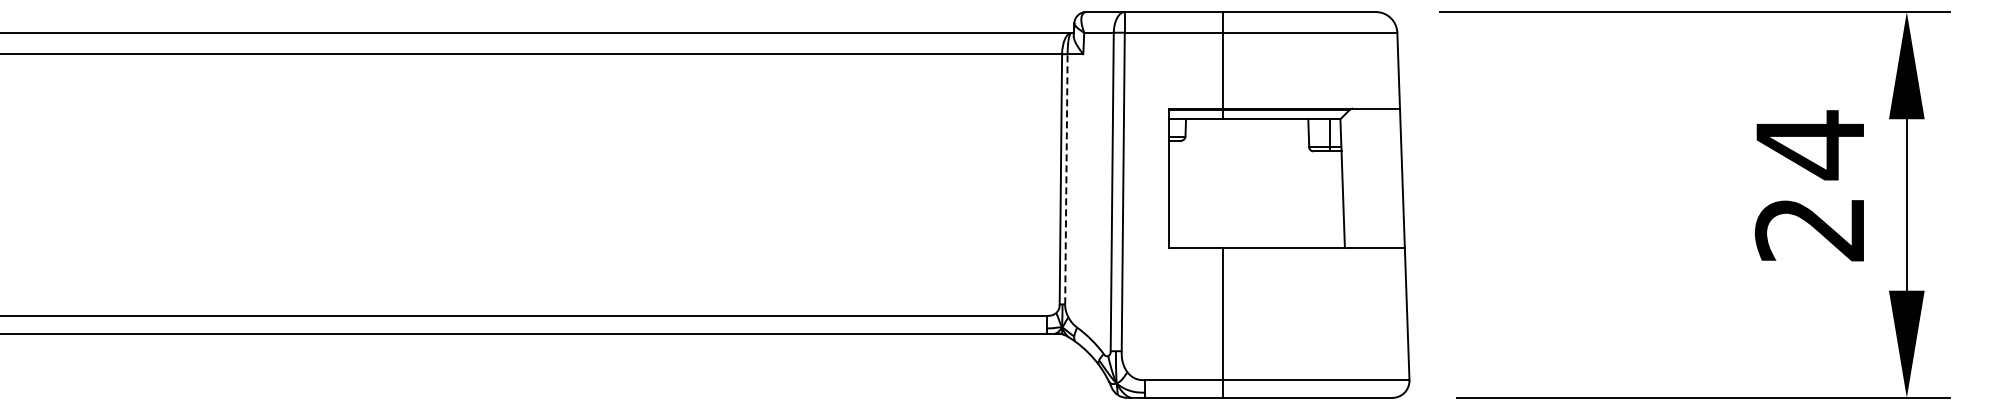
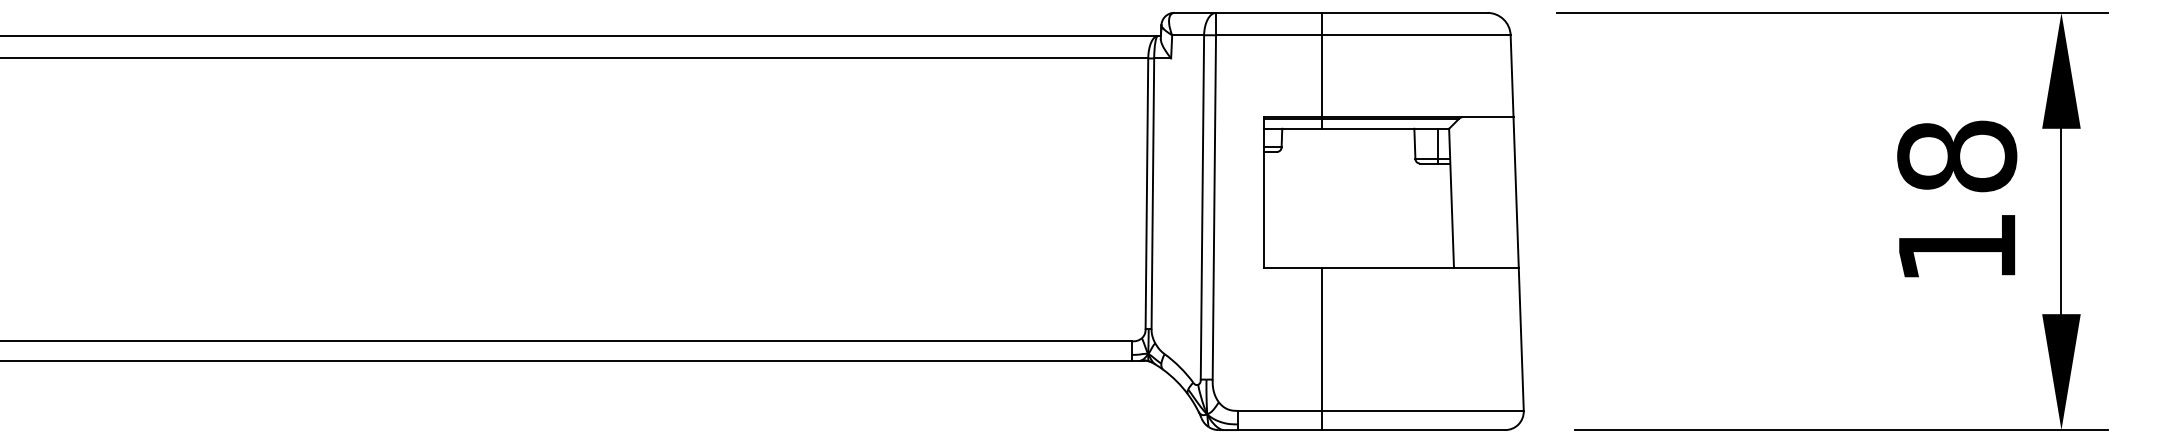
line: (1066, 178) -> (1152, 192), dashed -> solid
text: (1809, 185) -> (1956, 200), 24 -> 18

